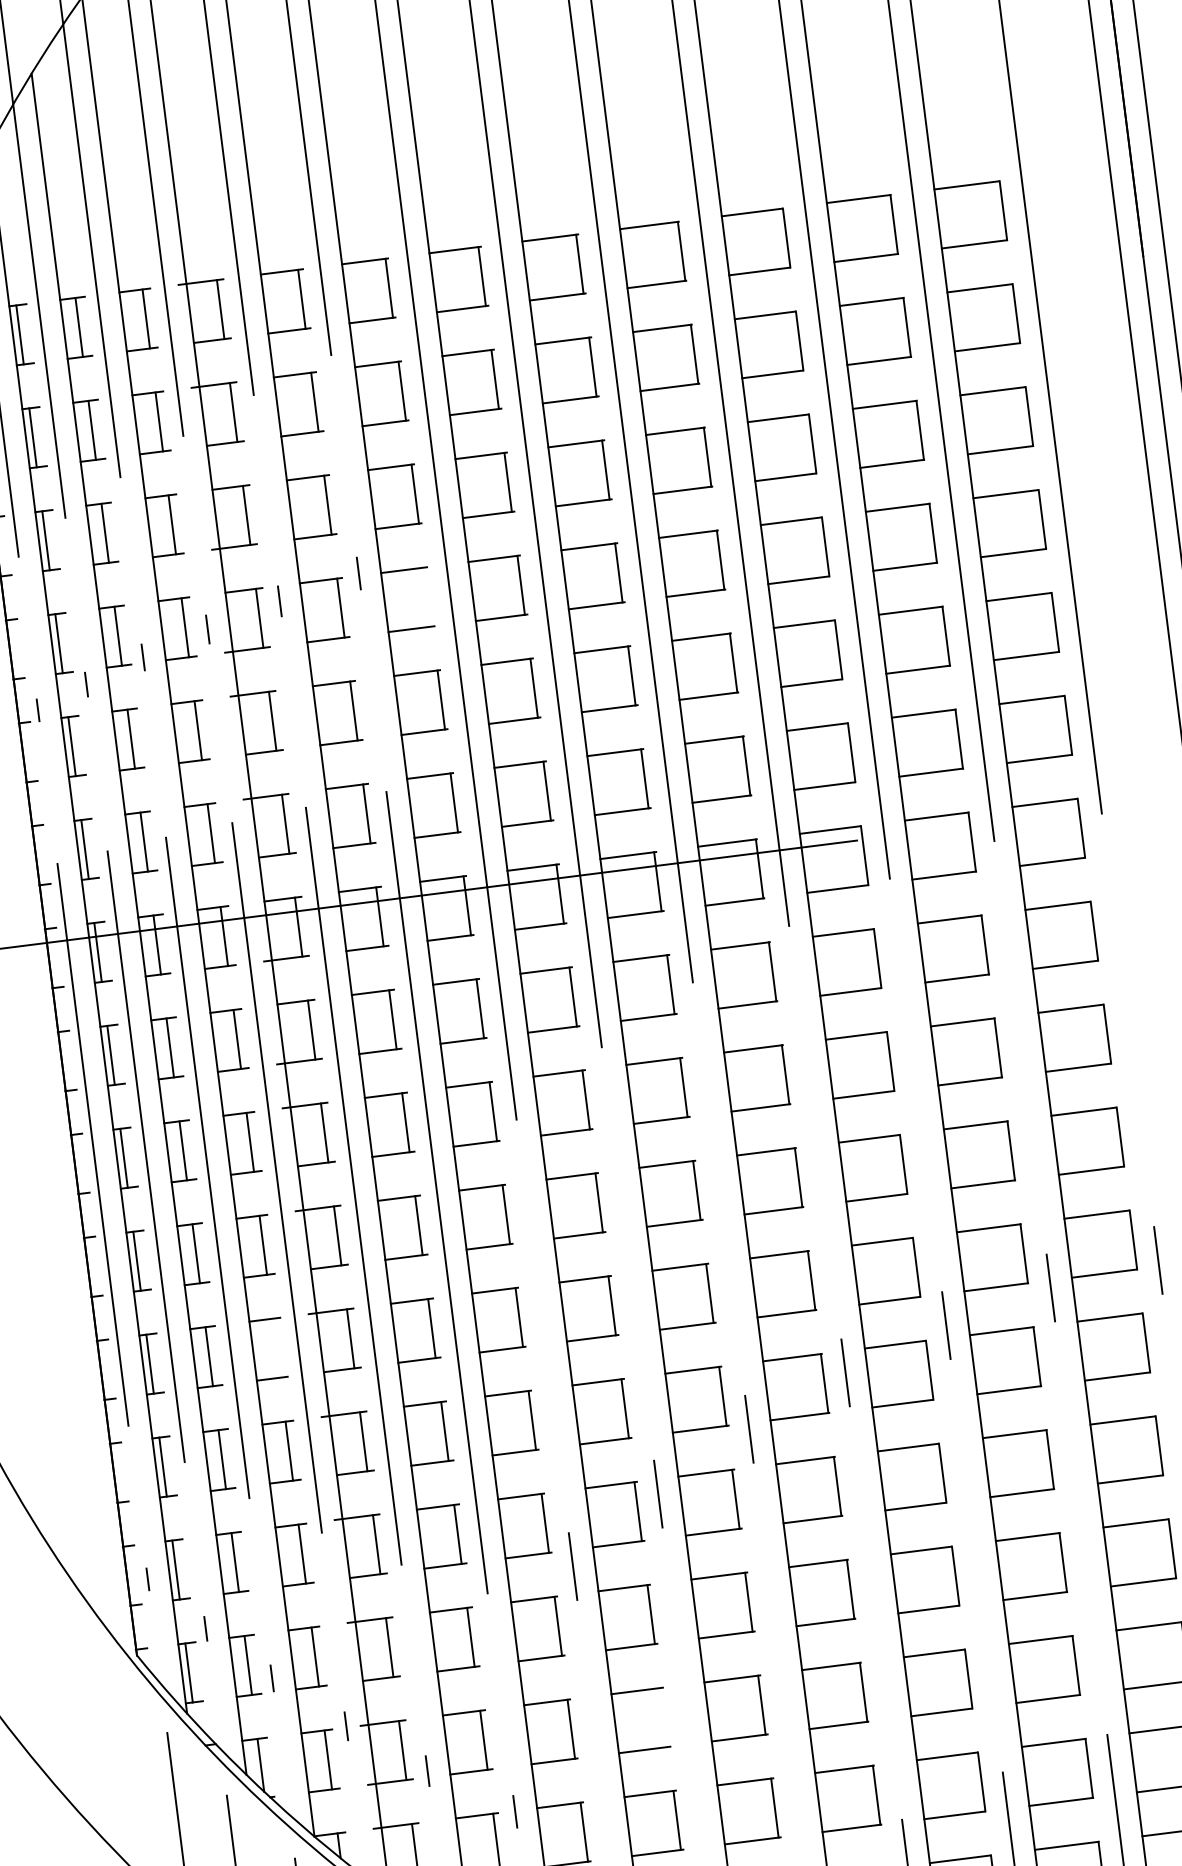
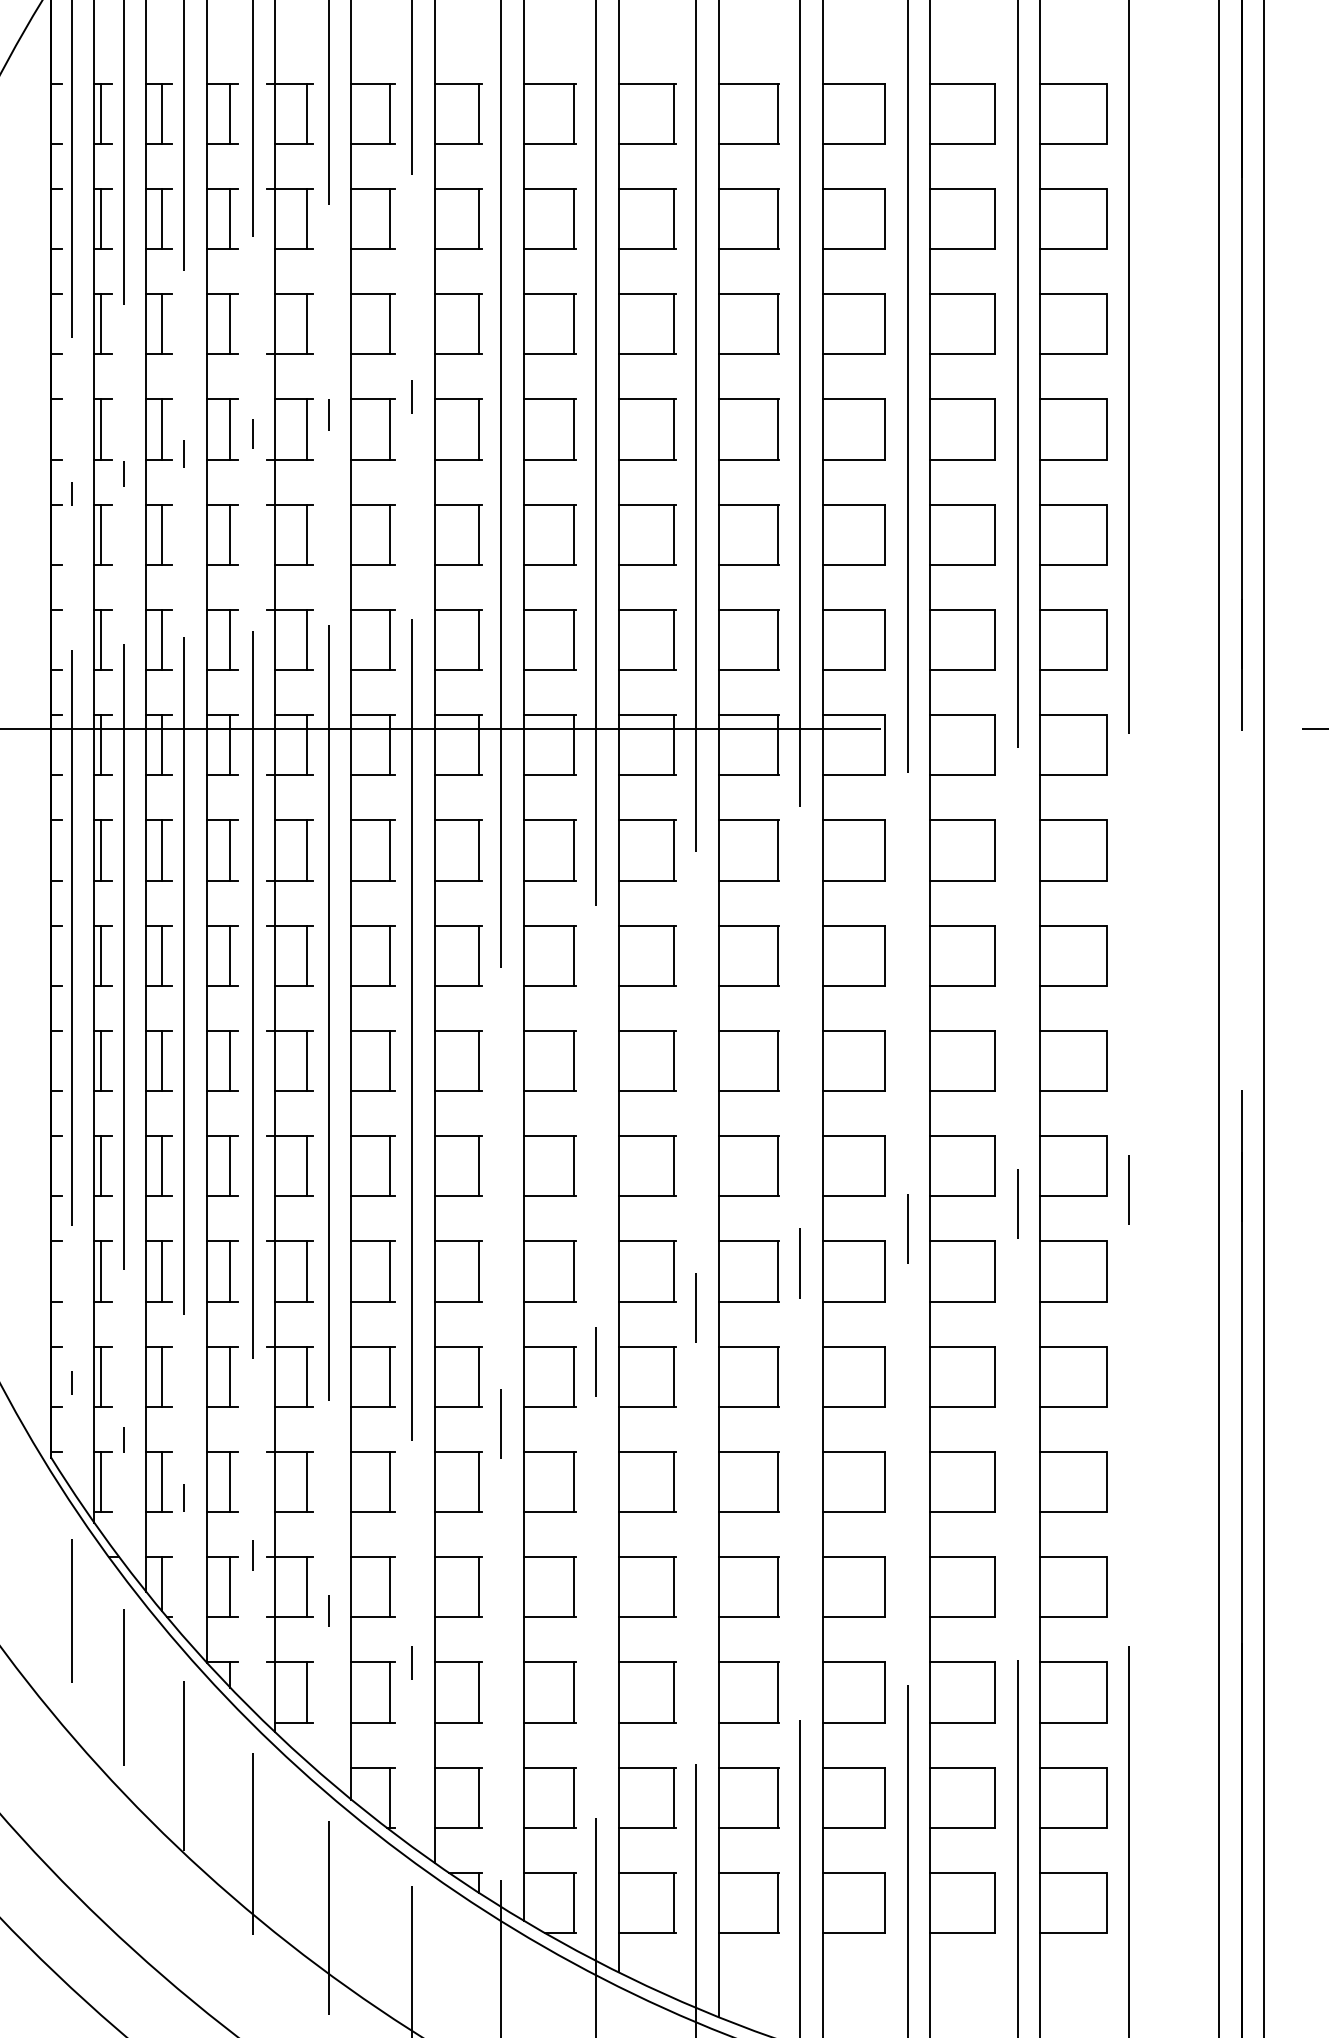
line: (427, 597) -> (478, 429), added
line: (276, 1348) -> (230, 1166), added
line: (663, 1717) -> (573, 1587), added

